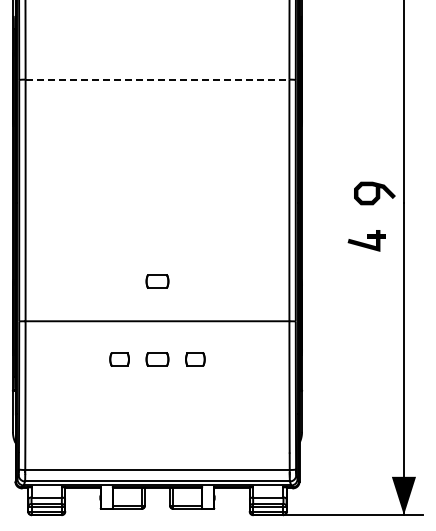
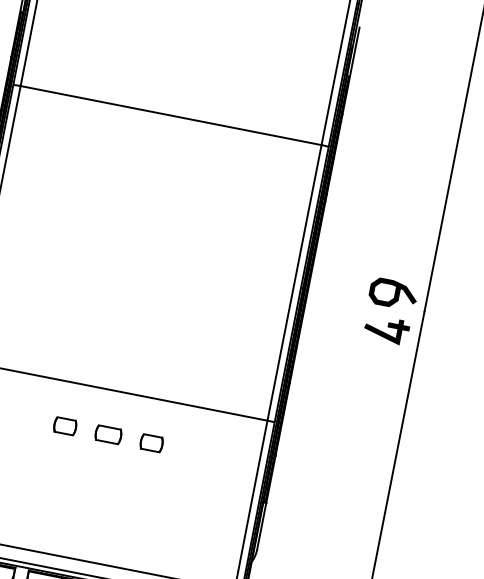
line: (157, 79) -> (171, 115), dashed -> solid
part: (366, 240) -> (386, 329), moved
part: (157, 281) -> (125, 345), removed

